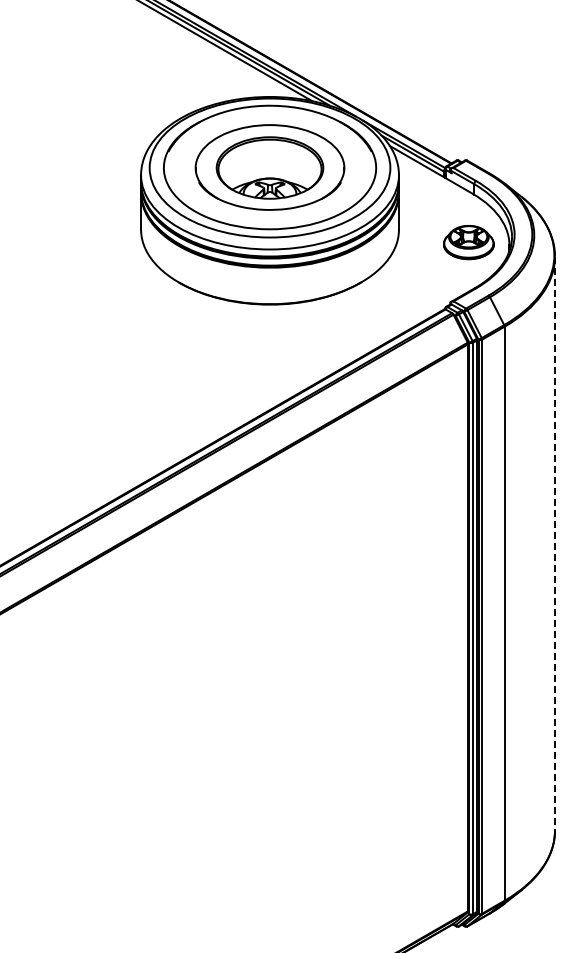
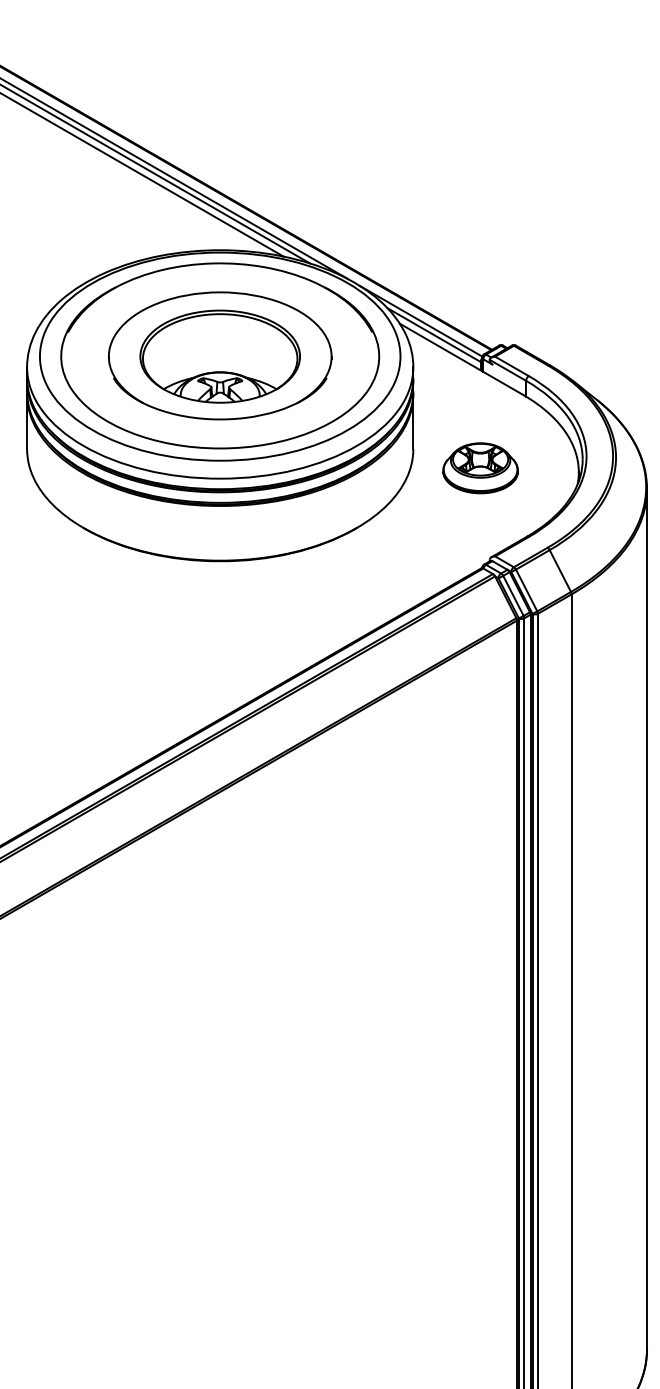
part: (468, 242) -> (480, 468), moved
line: (555, 544) -> (647, 920), dashed -> solid

